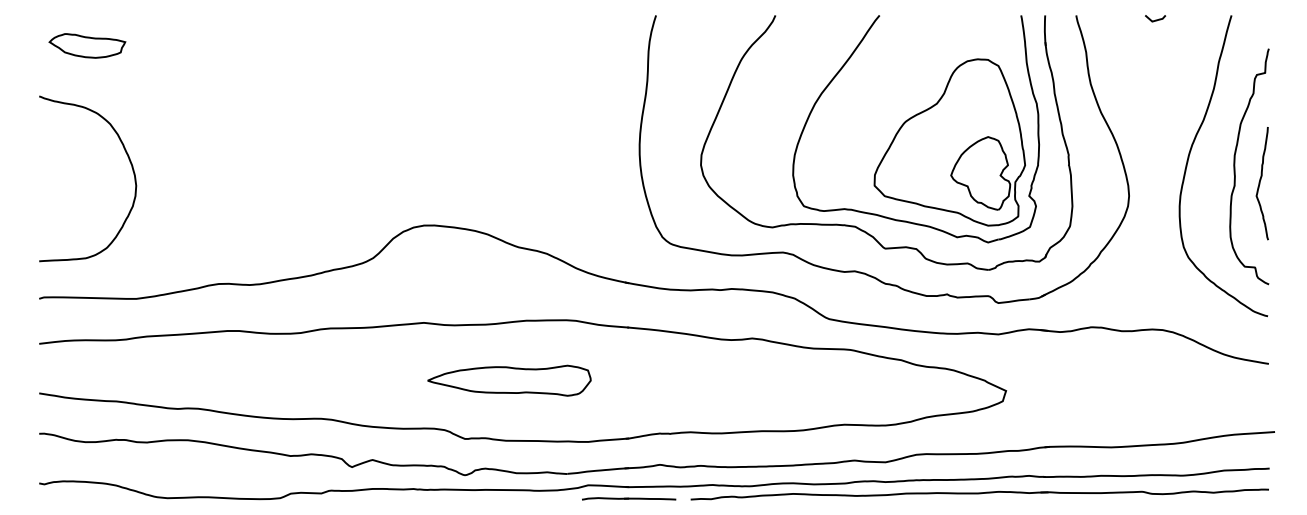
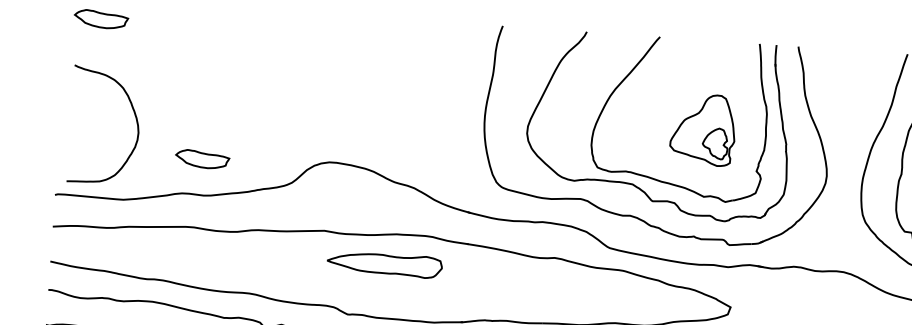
curve: (1155, 19) -> (854, 53), removed
part: (949, 142) -> (703, 129), size x0.6
curve: (129, 162) -> (134, 116), moved
part: (244, 233) -> (202, 159), added
part: (509, 380) -> (384, 264), moved

